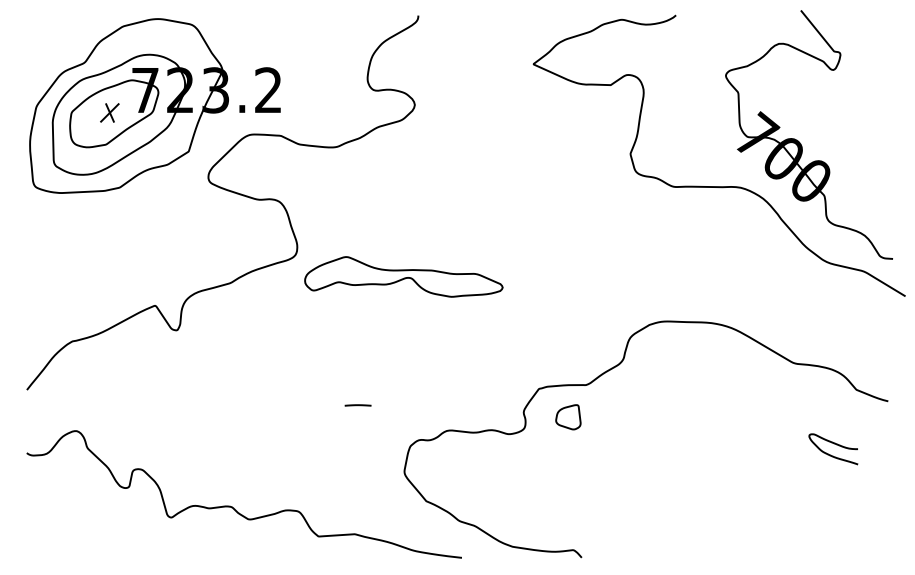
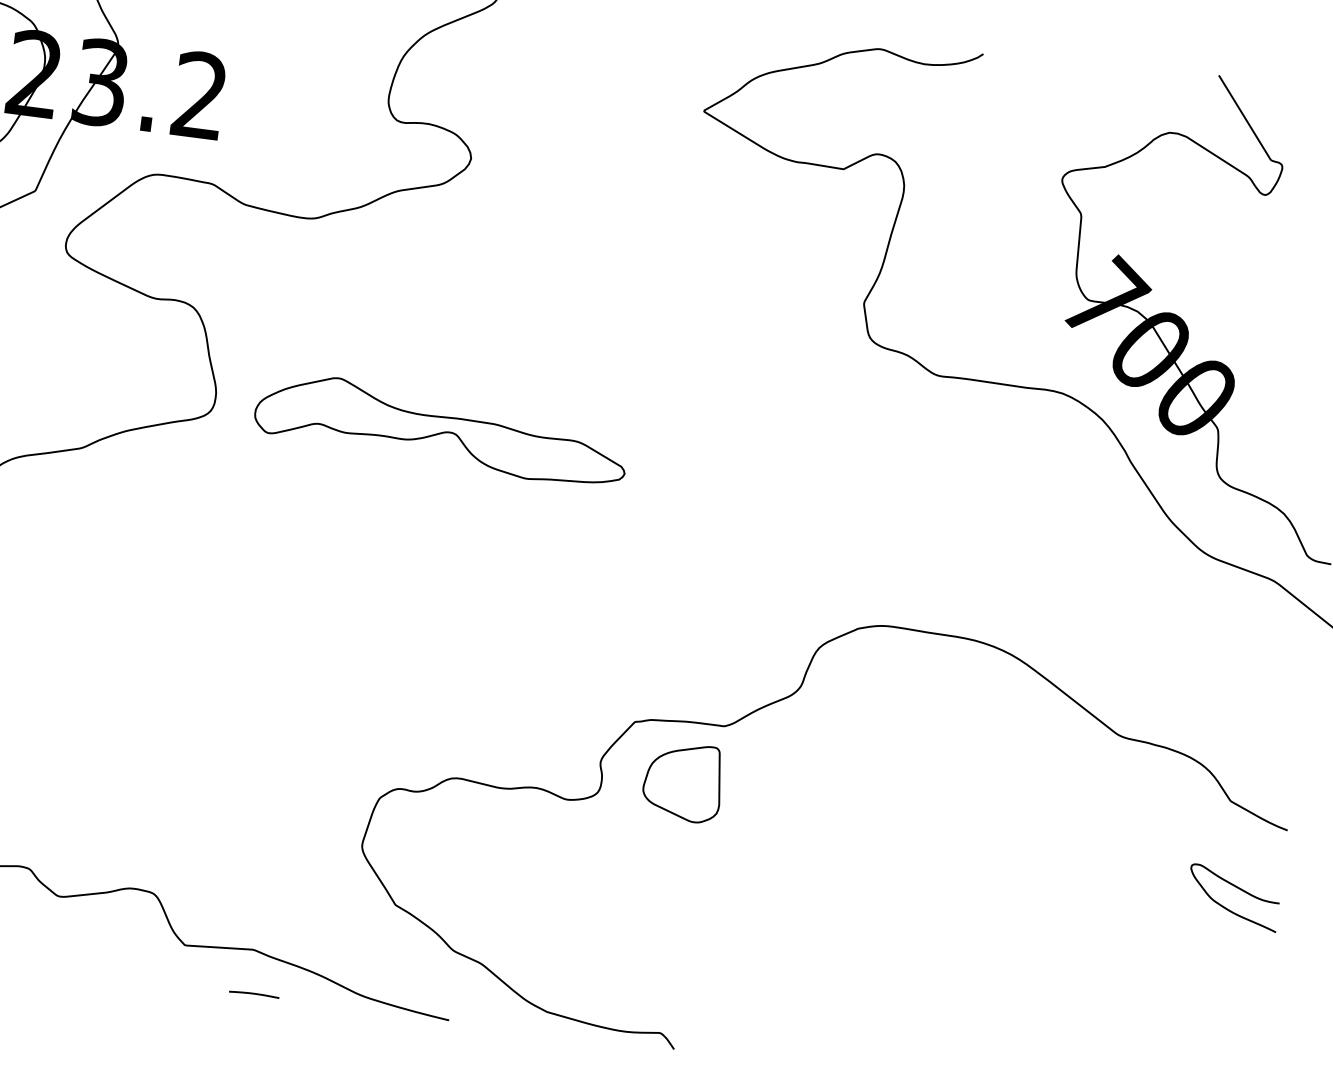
part: (403, 276) -> (441, 428), moved
line: (357, 405) -> (253, 994), moved
part: (568, 417) -> (683, 782), size x1.67
curve: (836, 445) -> (1240, 891), moved

